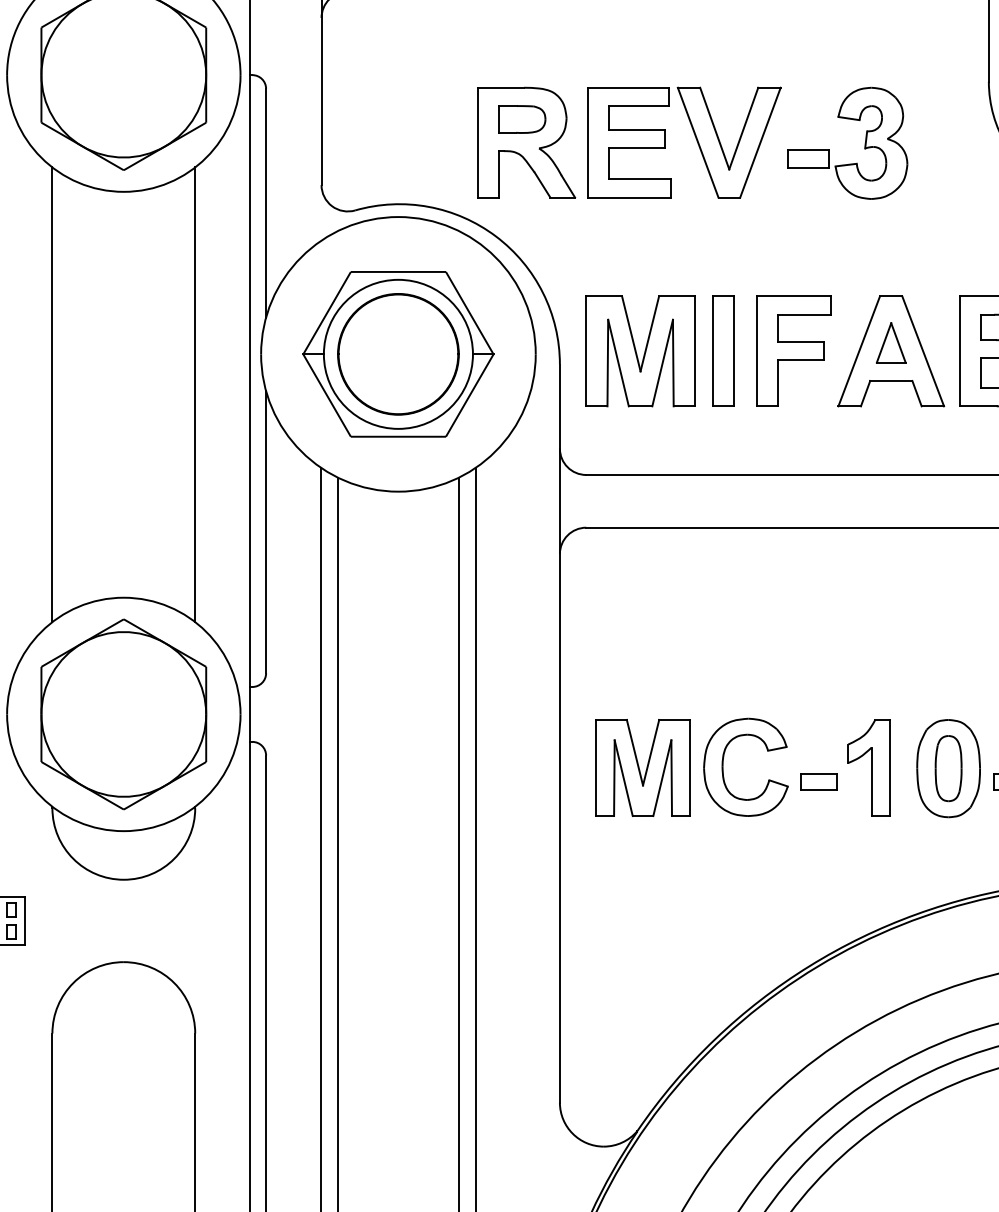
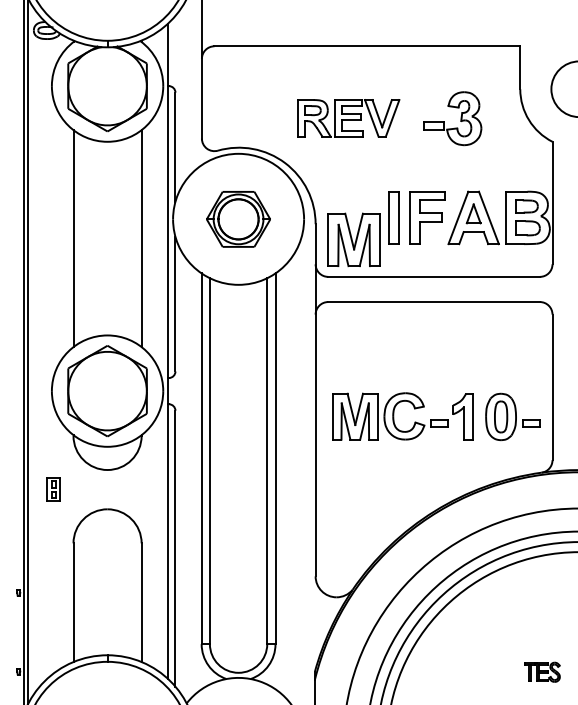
part: (628, 142) -> (348, 118), size x0.7
part: (639, 350) -> (353, 239), moved
part: (398, 354) -> (238, 219), size x0.7

